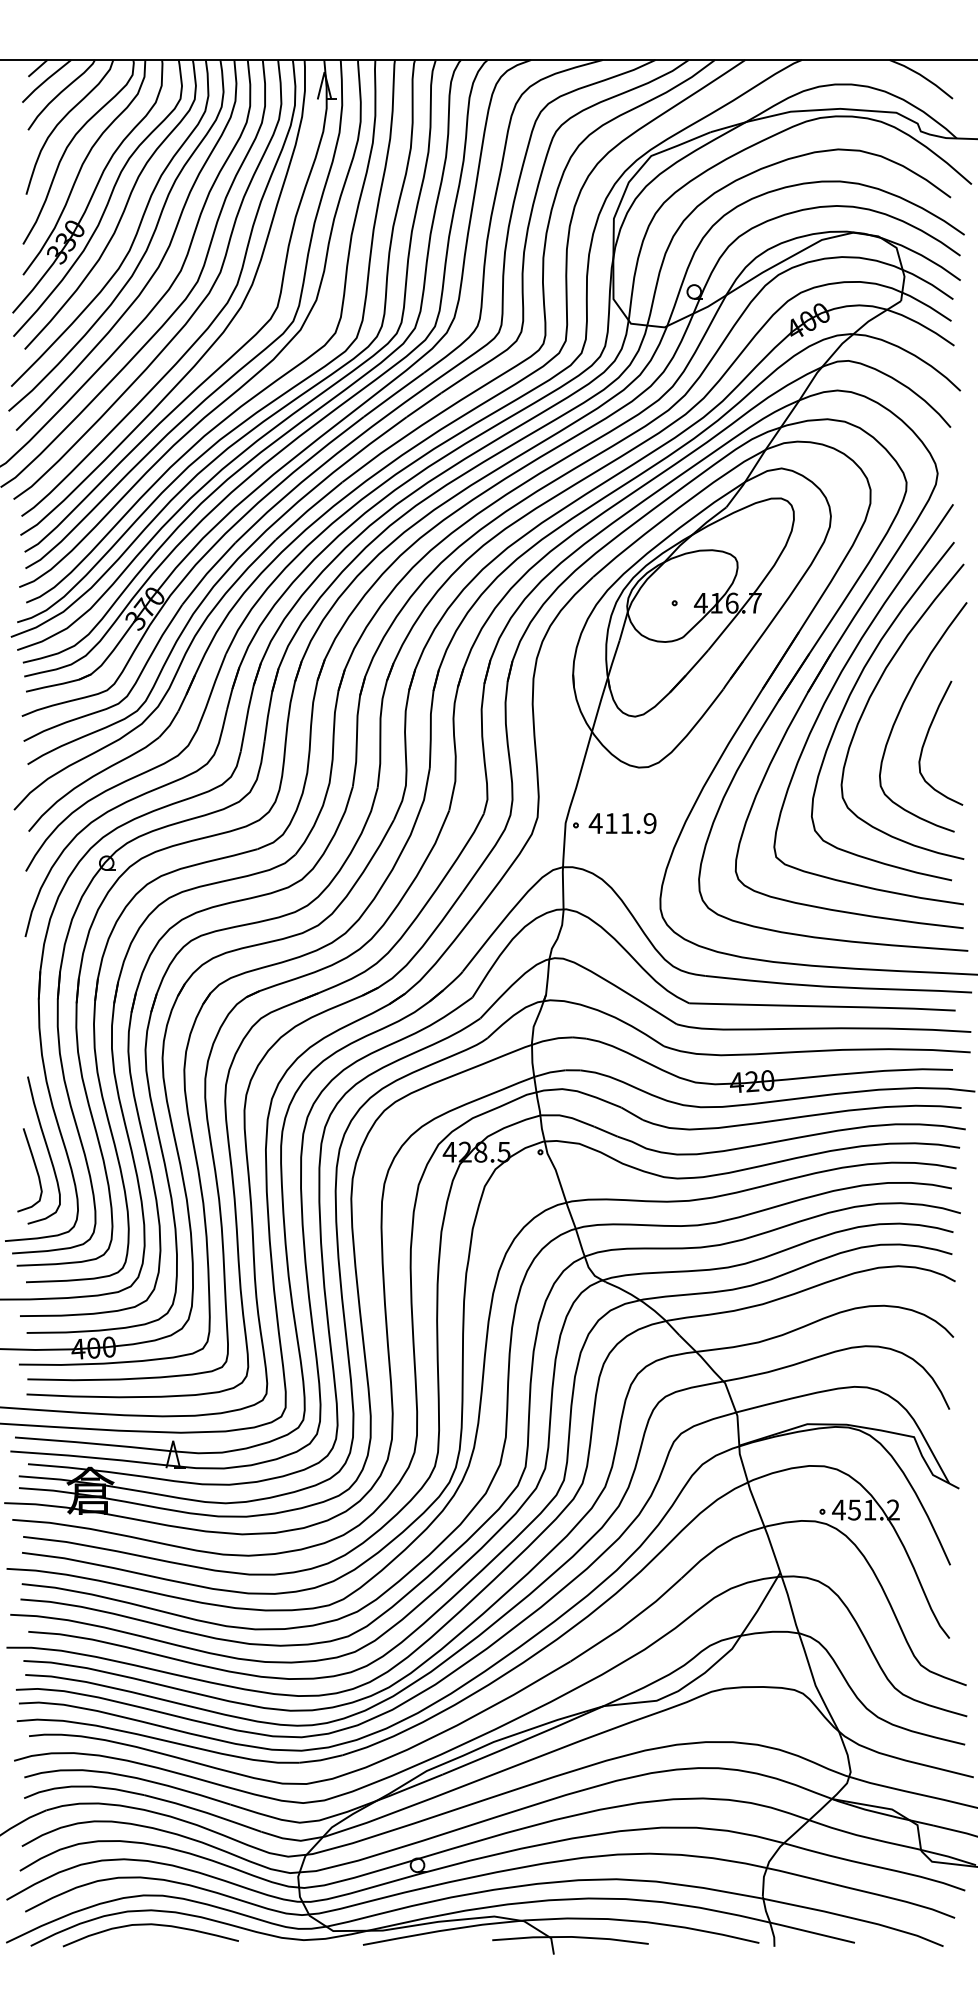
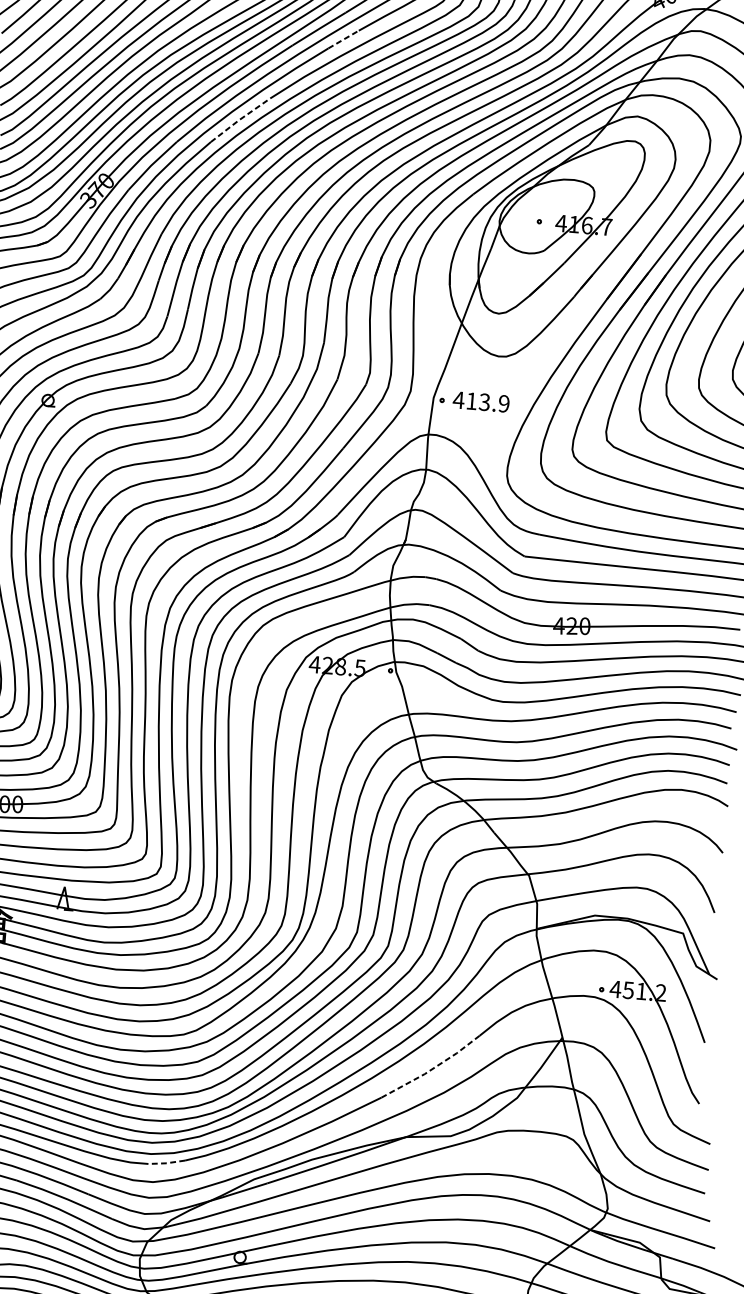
line: (424, 404) -> (344, 39), solid -> dashed
line: (307, 510) -> (239, 119), solid -> dashed
text: (626, 823) -> (484, 402), 411.9 -> 413.9
line: (628, 1622) -> (432, 1069), solid -> dashed
line: (320, 1760) -> (166, 1163), solid -> dashed

